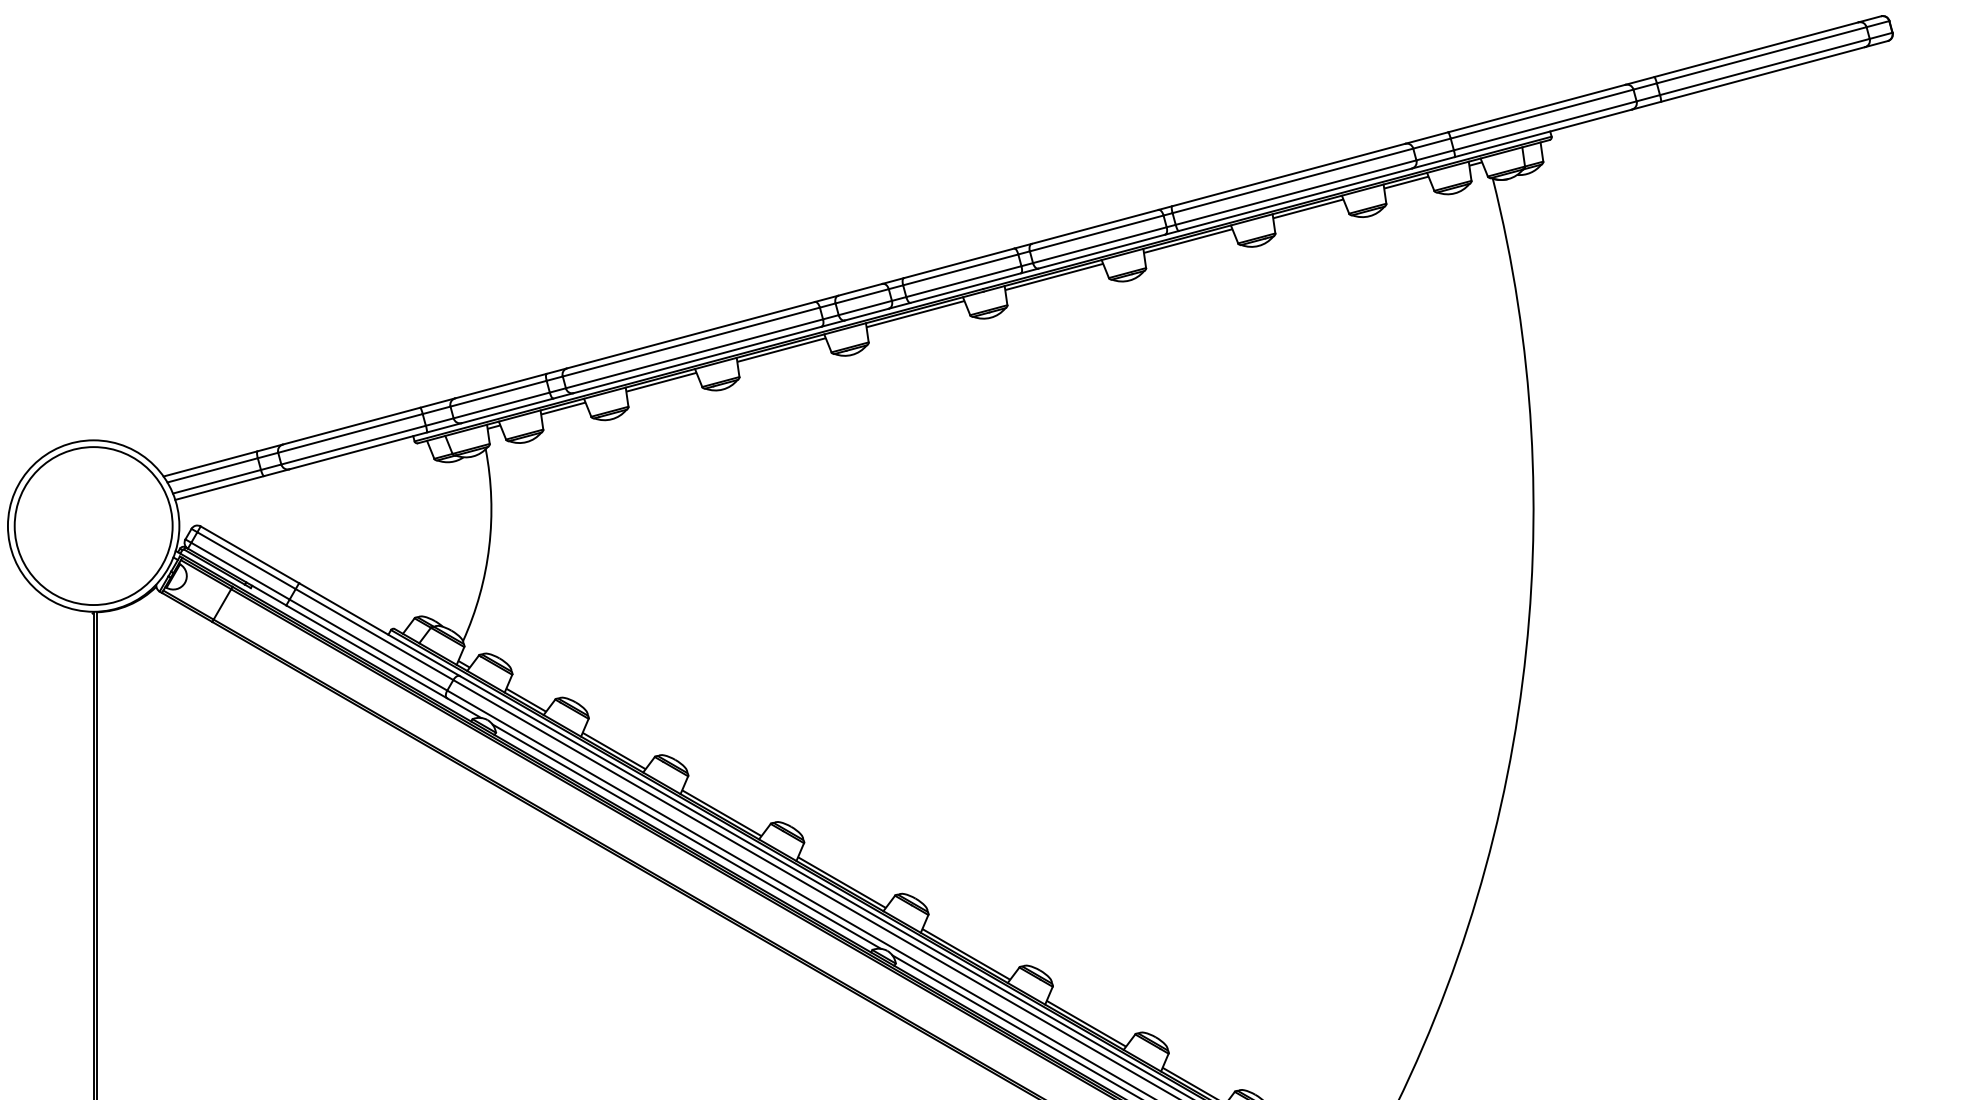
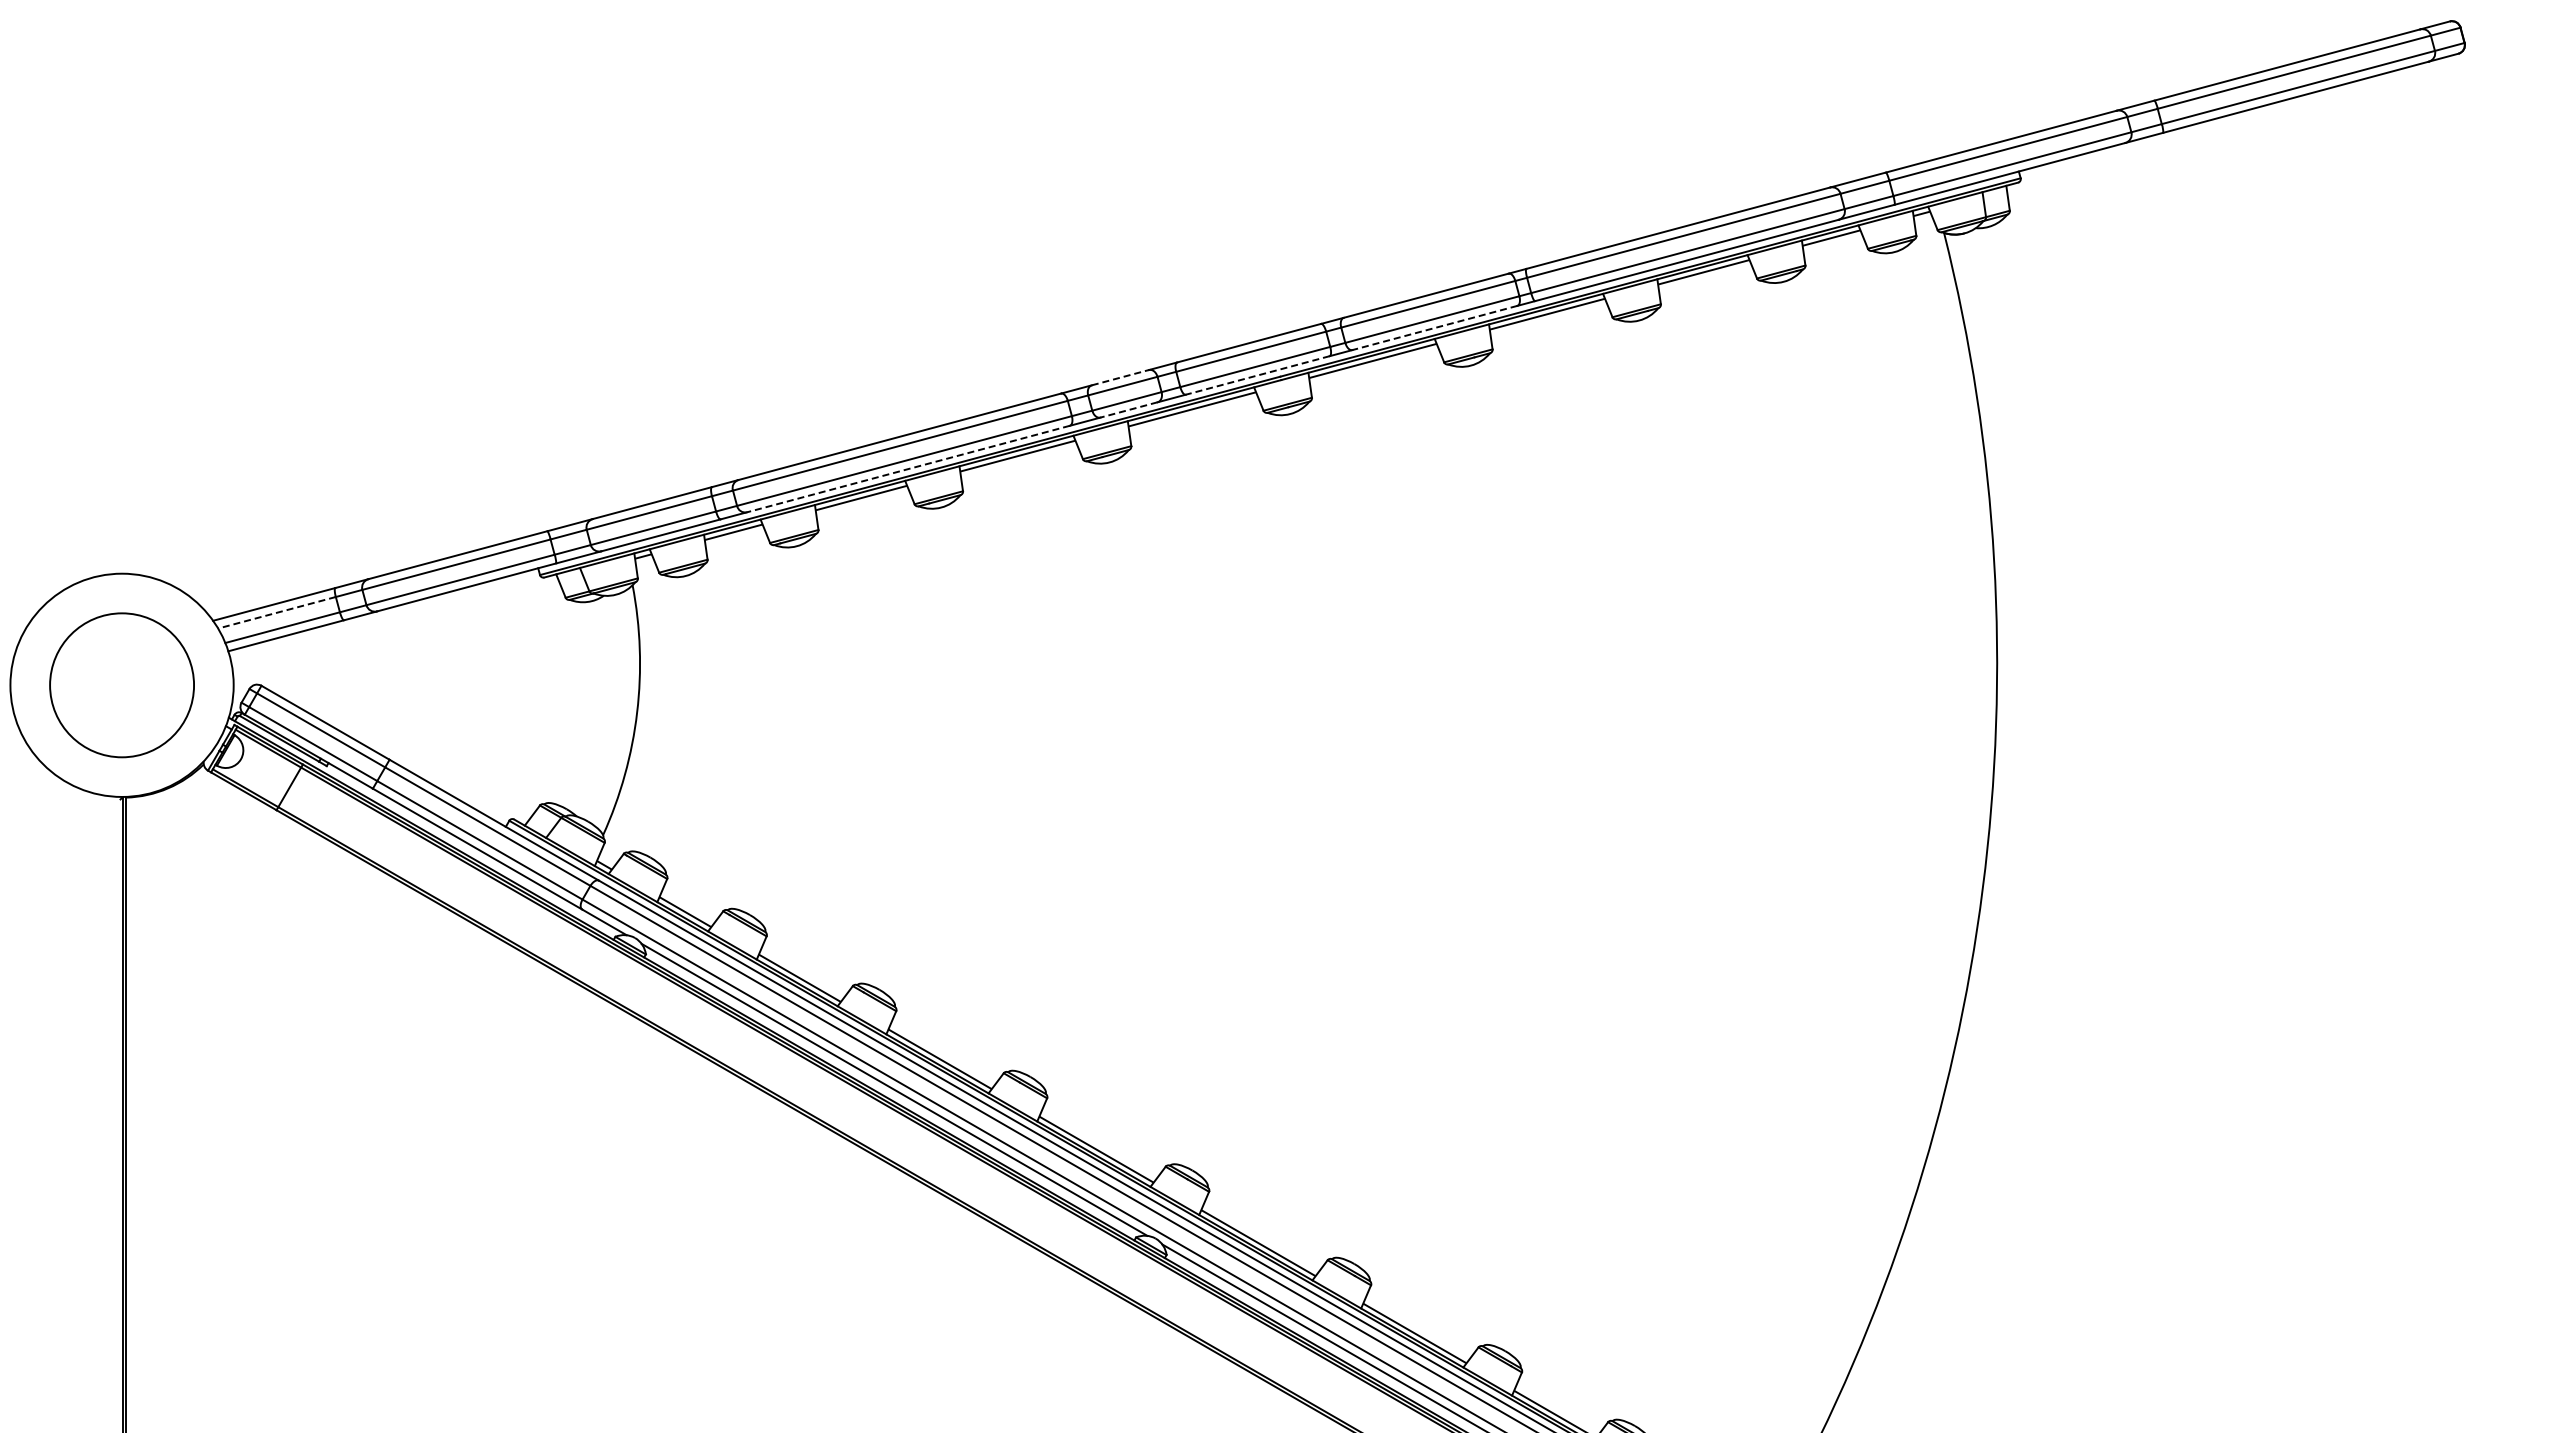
line: (1101, 252) -> (1434, 328), solid -> dashed
line: (965, 288) -> (1257, 375), solid -> dashed
line: (860, 289) -> (1120, 377), solid -> dashed
line: (867, 314) -> (1129, 409), solid -> dashed
line: (696, 360) -> (907, 469), solid -> dashed
line: (213, 470) -> (277, 612), solid -> dashed
circle: (93, 526) -> (121, 685), size x0.7

